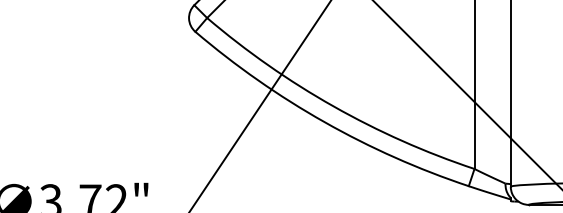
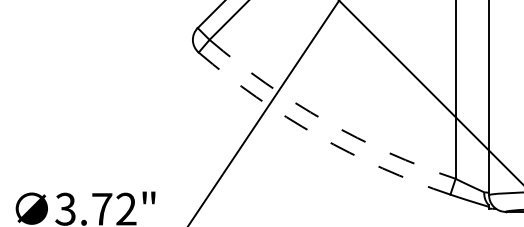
arc: (333, 106) -> (325, 121), solid -> dashed
arc: (324, 121) -> (317, 135), solid -> dashed

